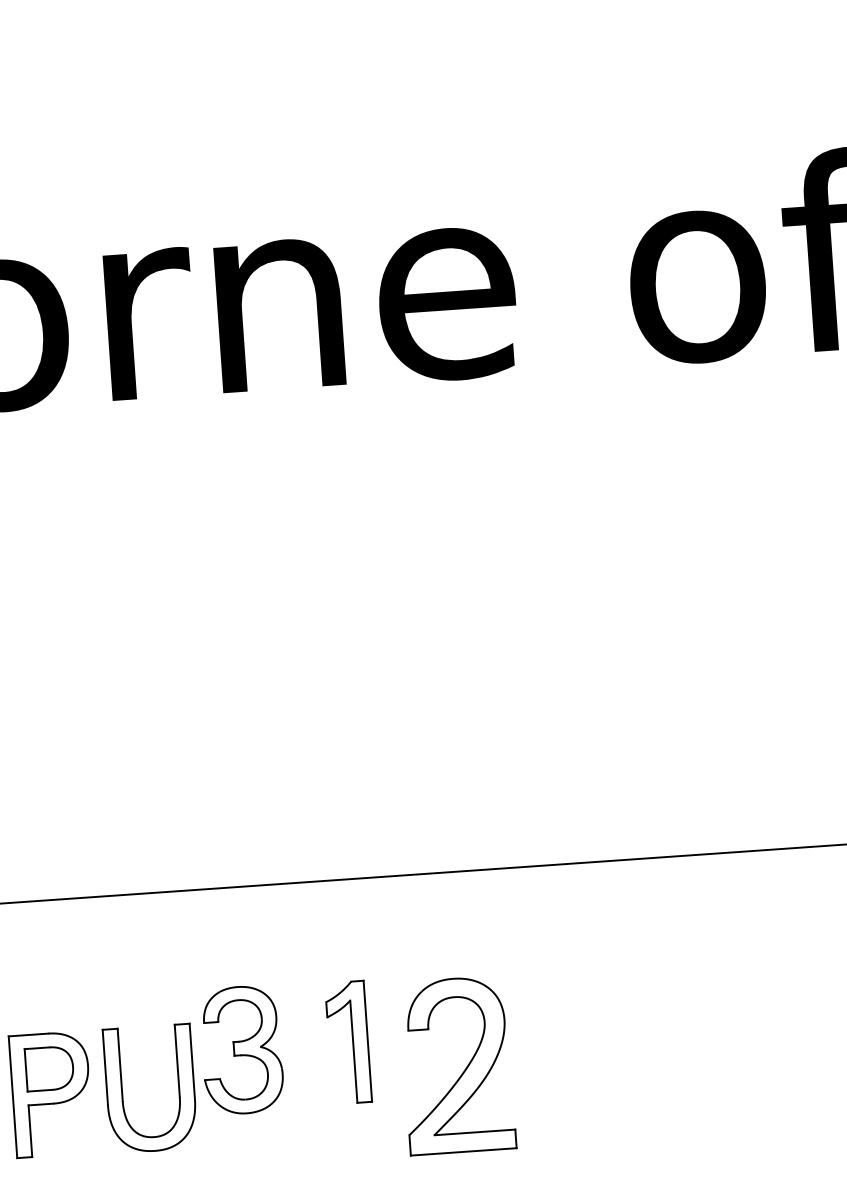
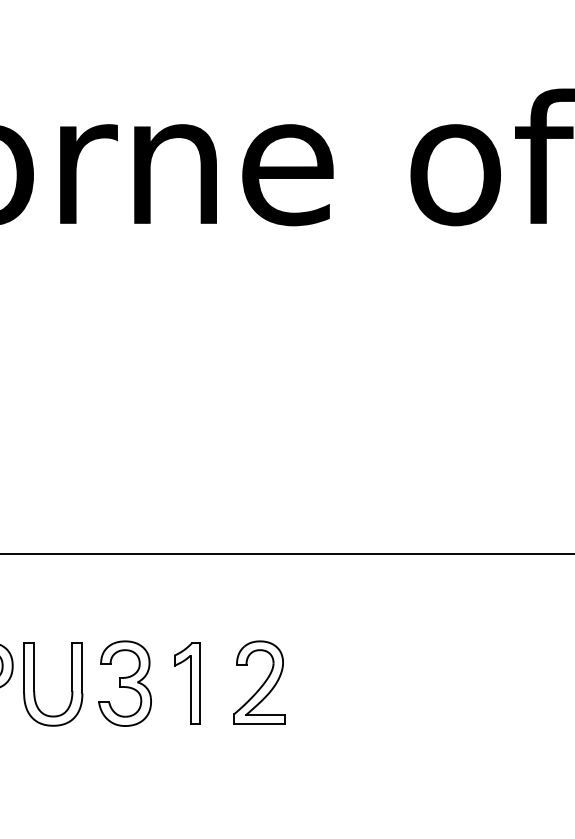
part: (348, 1042) -> (187, 683), moved
part: (241, 1049) -> (124, 683), moved
part: (458, 1064) -> (259, 682), size x0.71

